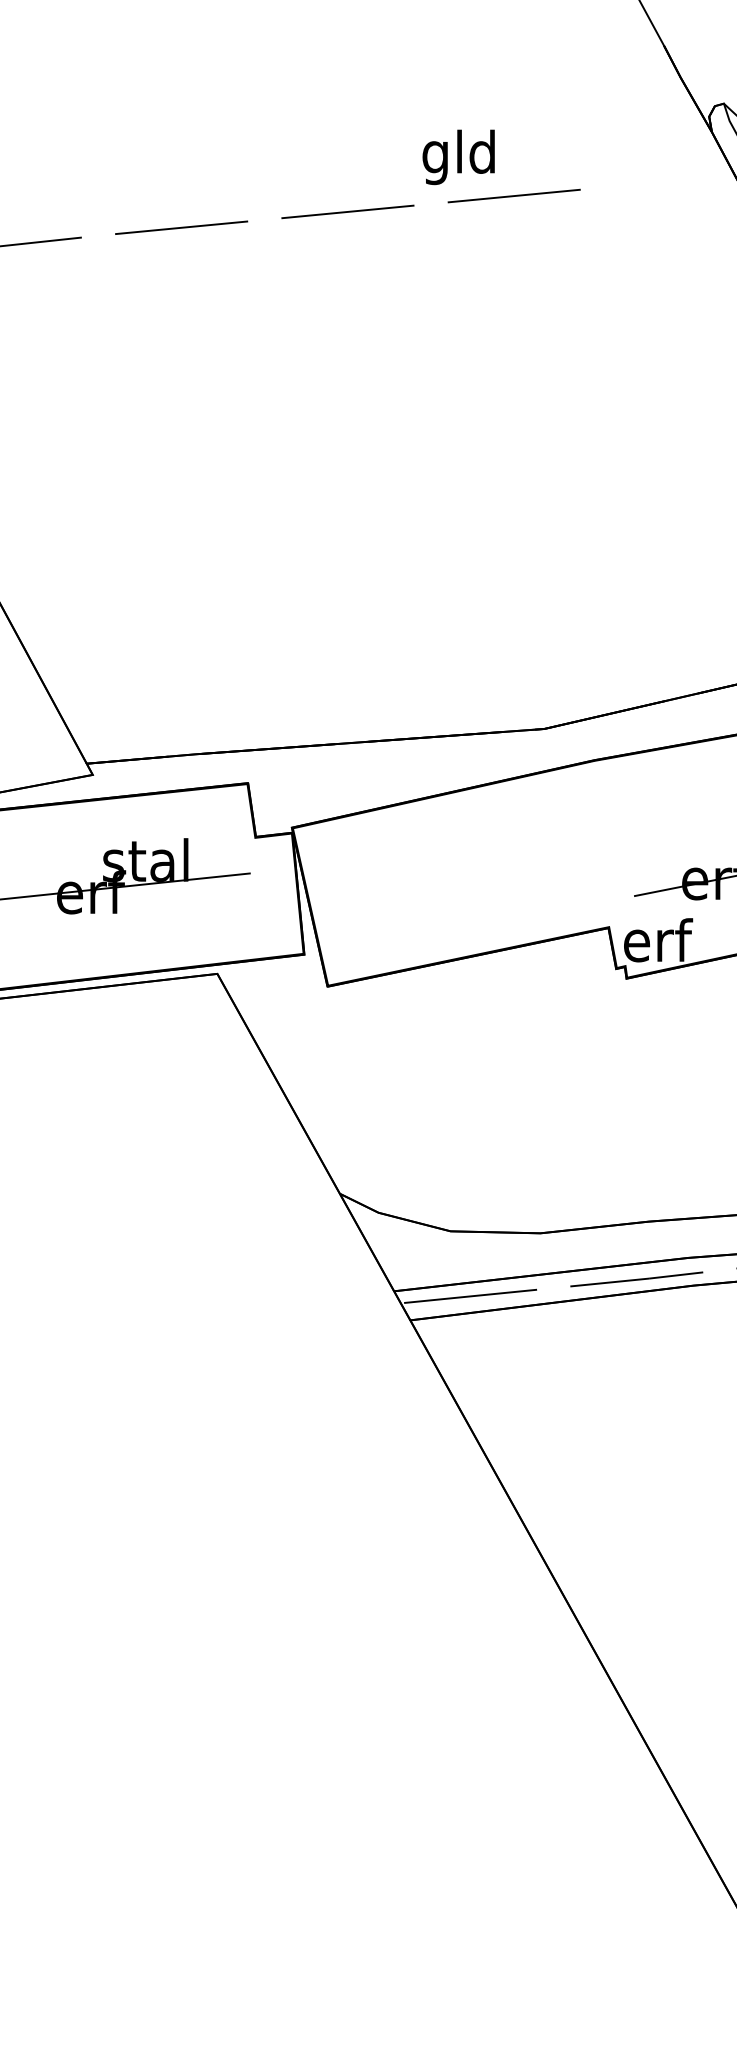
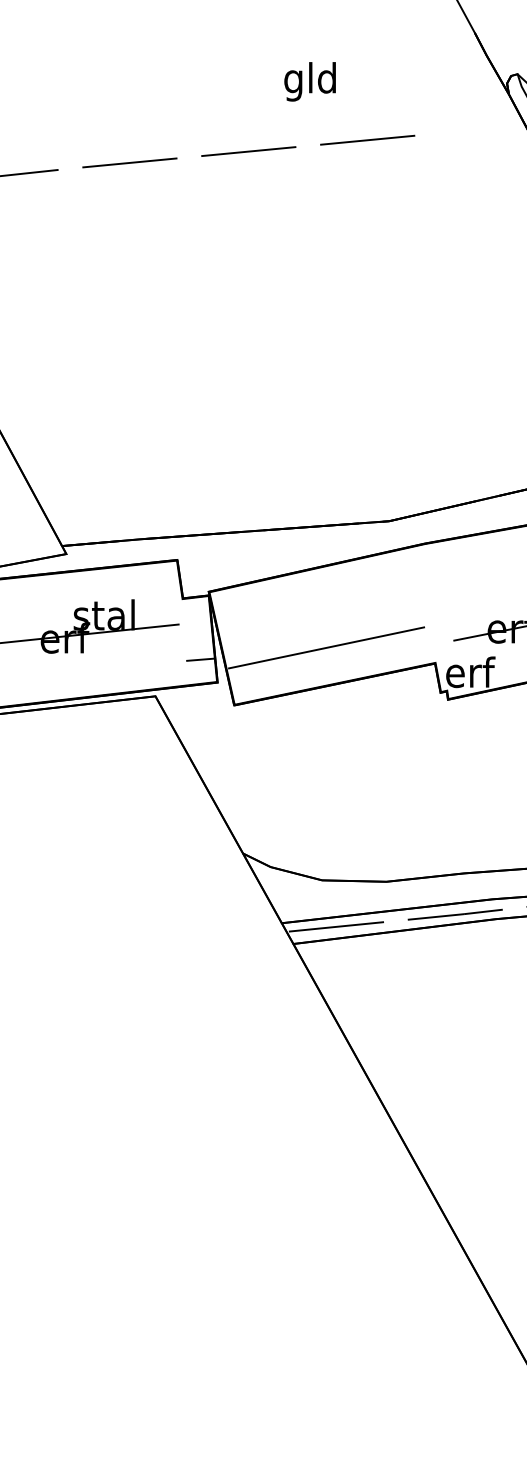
text: (458, 157) -> (309, 81), moved
line: (456, 905) -> (326, 647), added
line: (279, 922) -> (199, 659), added

